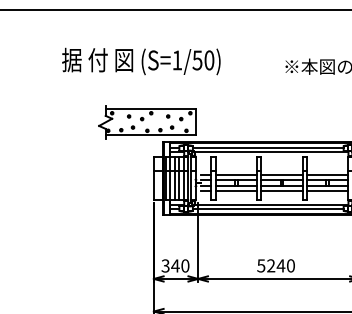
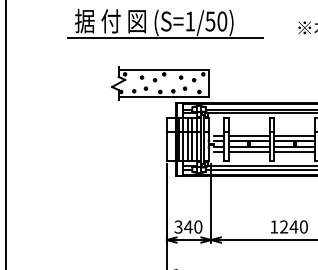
line: (152, 76) -> (165, 37), added
text: (261, 265) -> (274, 226), 5240 -> 1240

